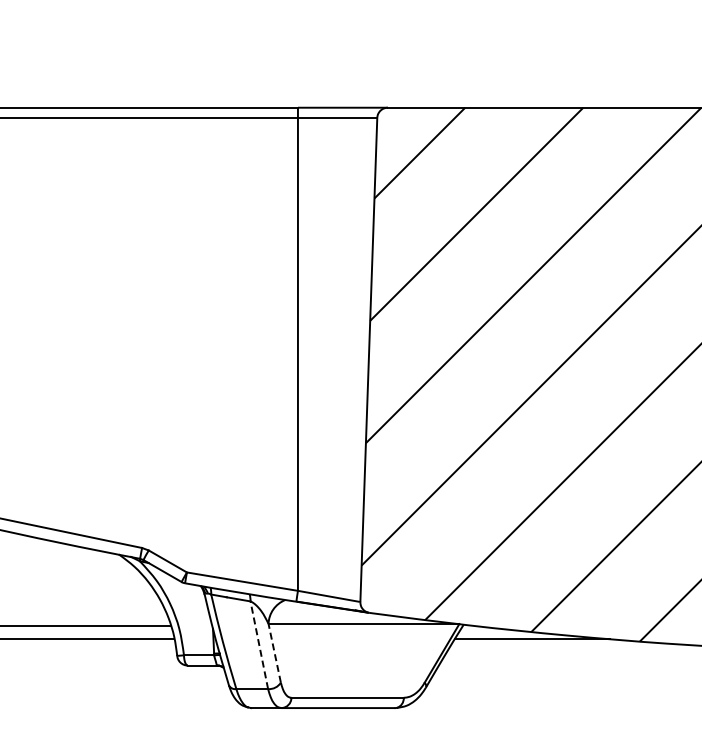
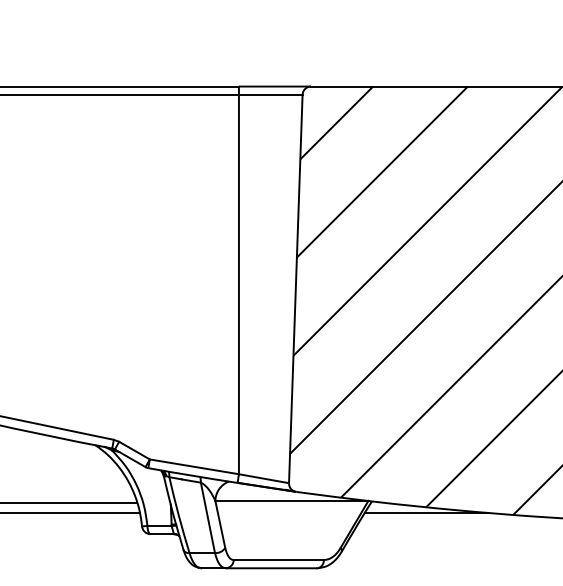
line: (259, 645) -> (208, 518), dashed -> solid
line: (274, 653) -> (220, 524), dashed -> solid

